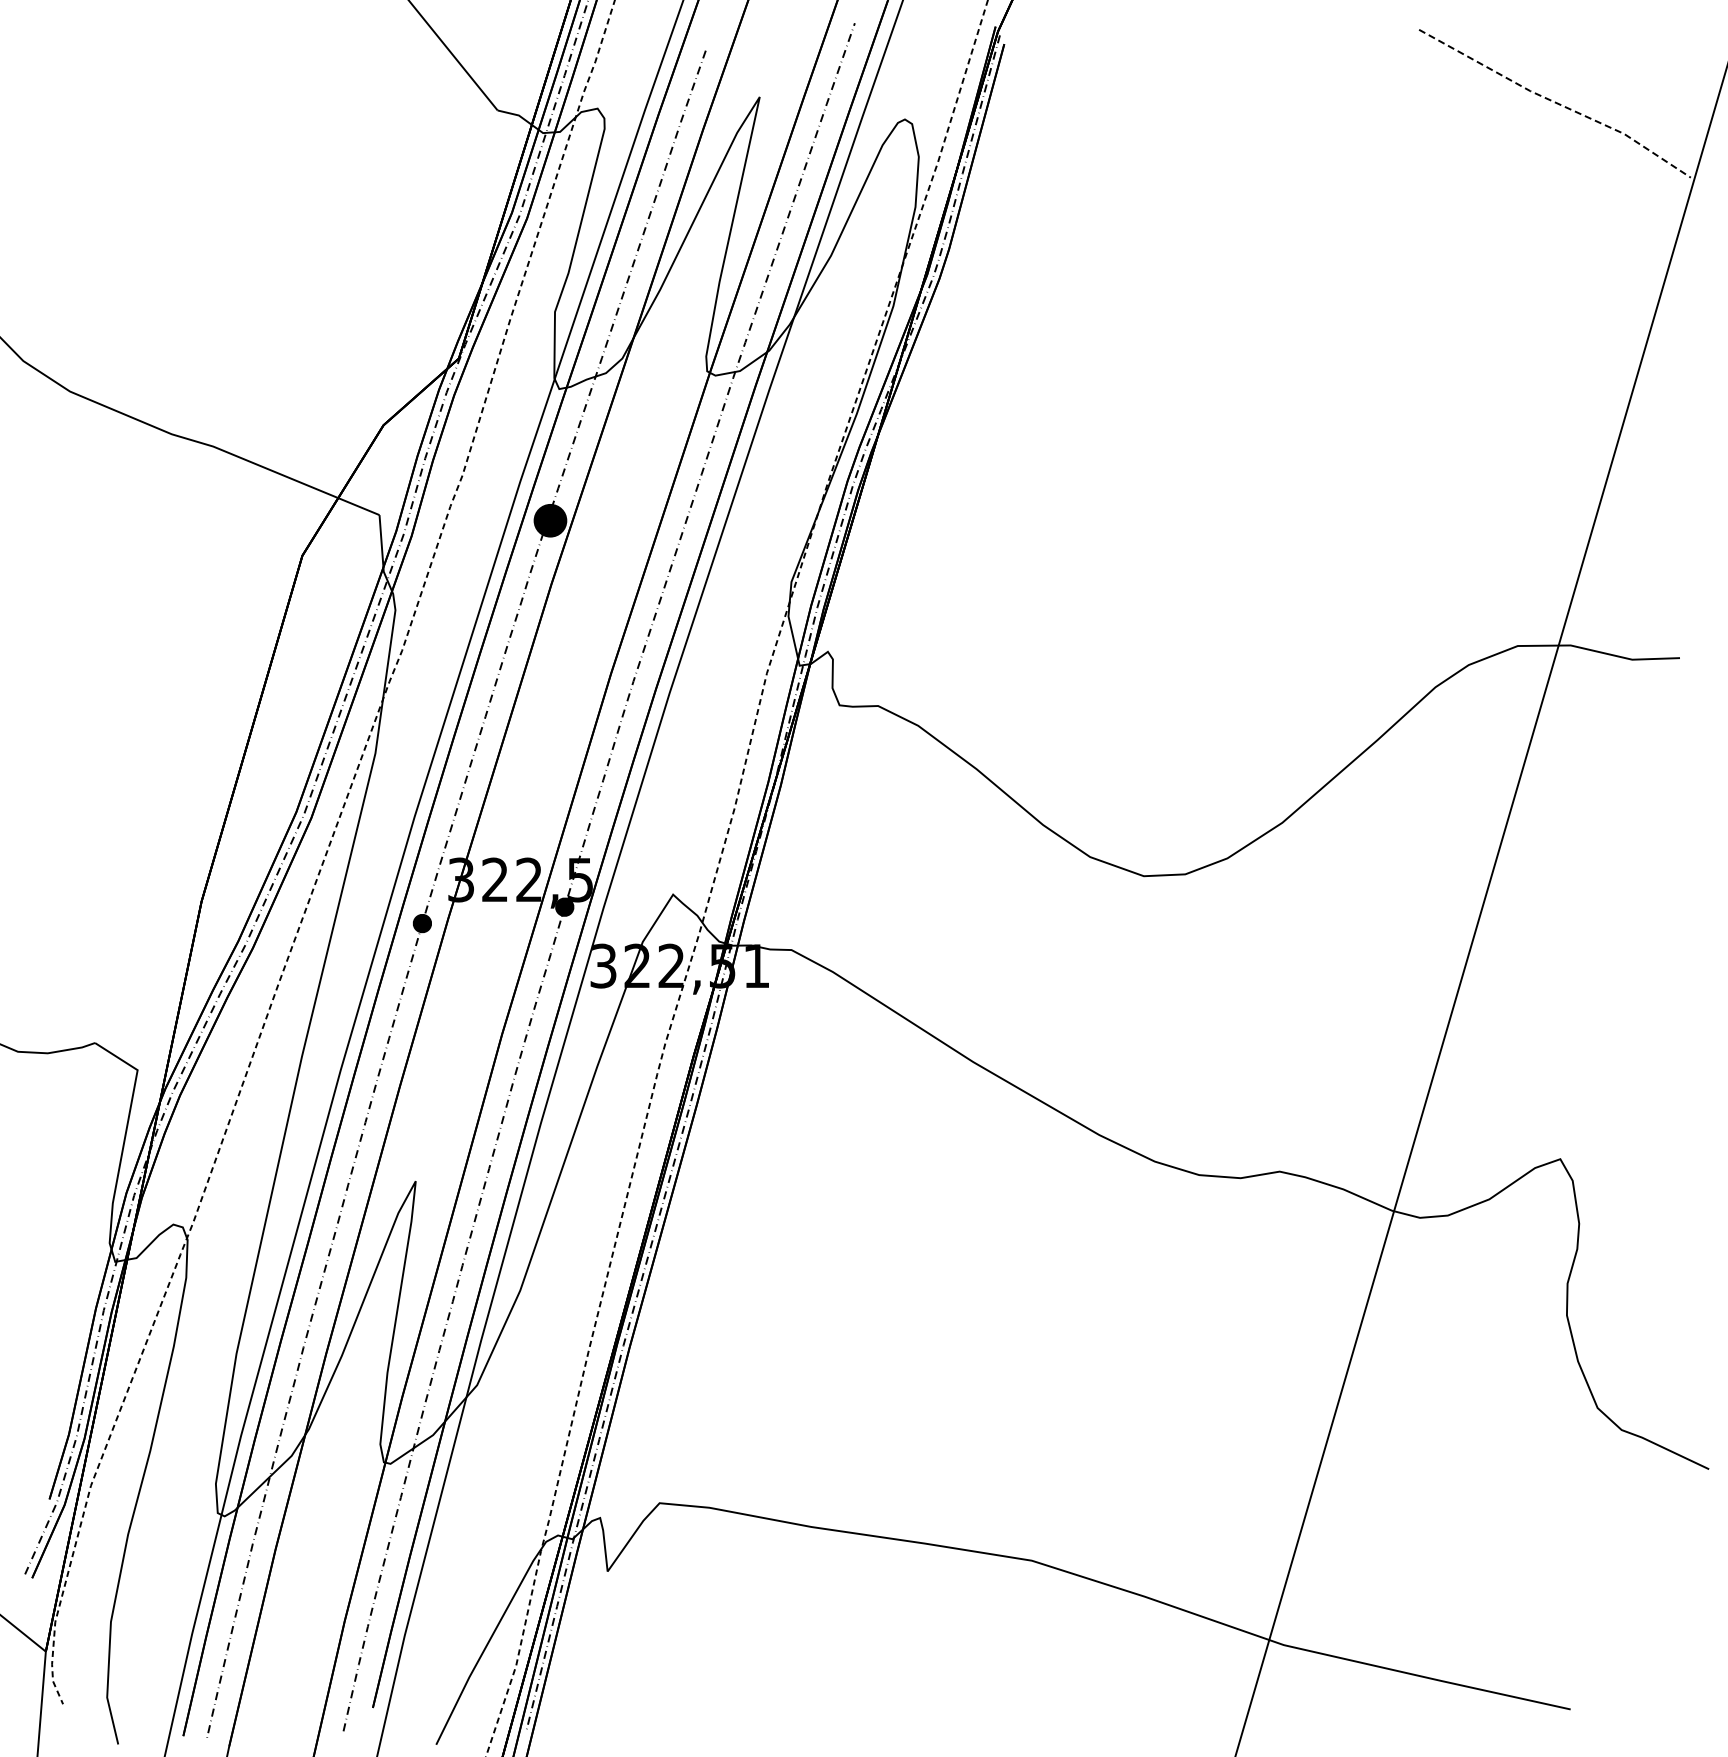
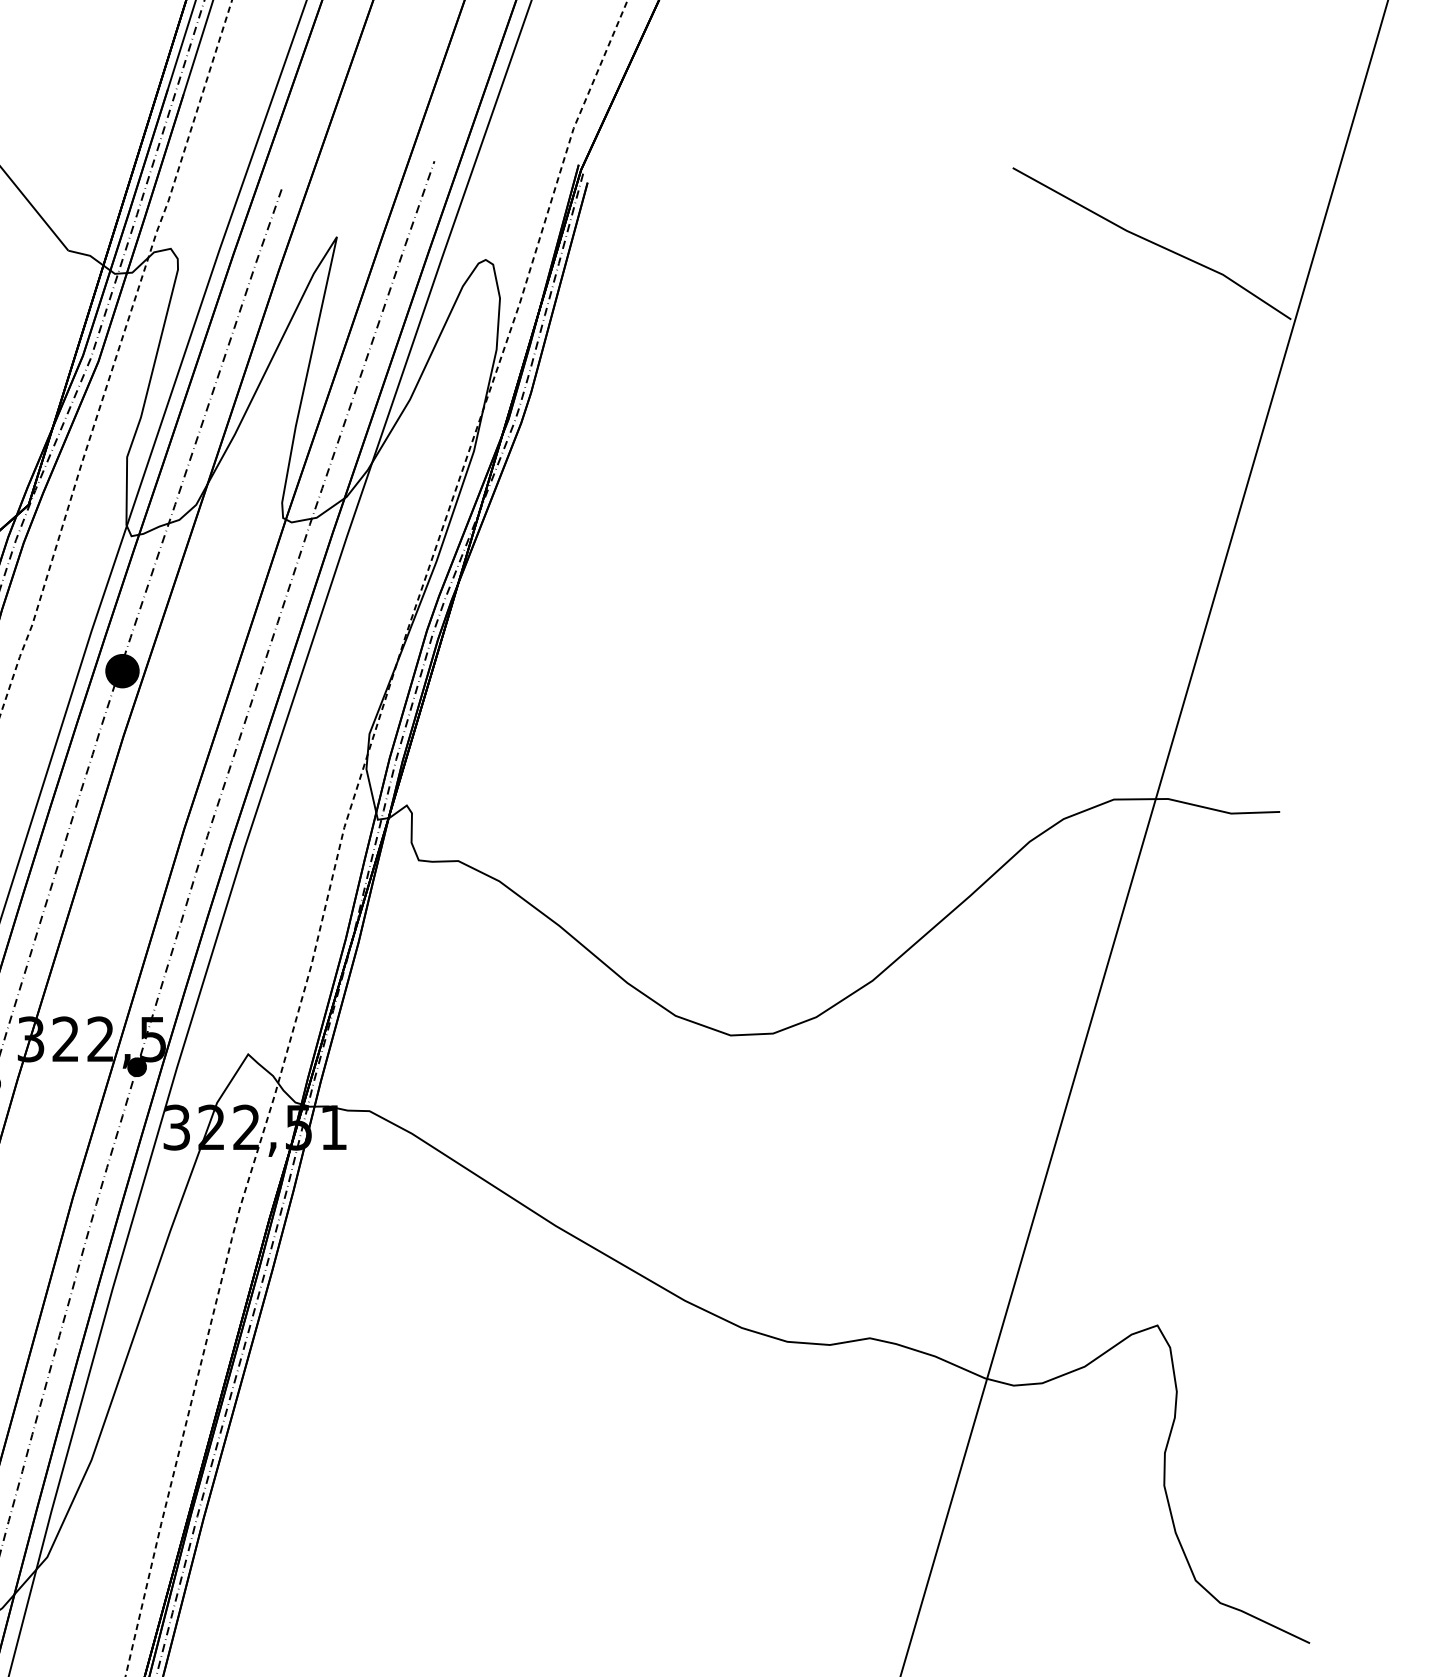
line: (1556, 103) -> (1153, 243), dashed -> solid

